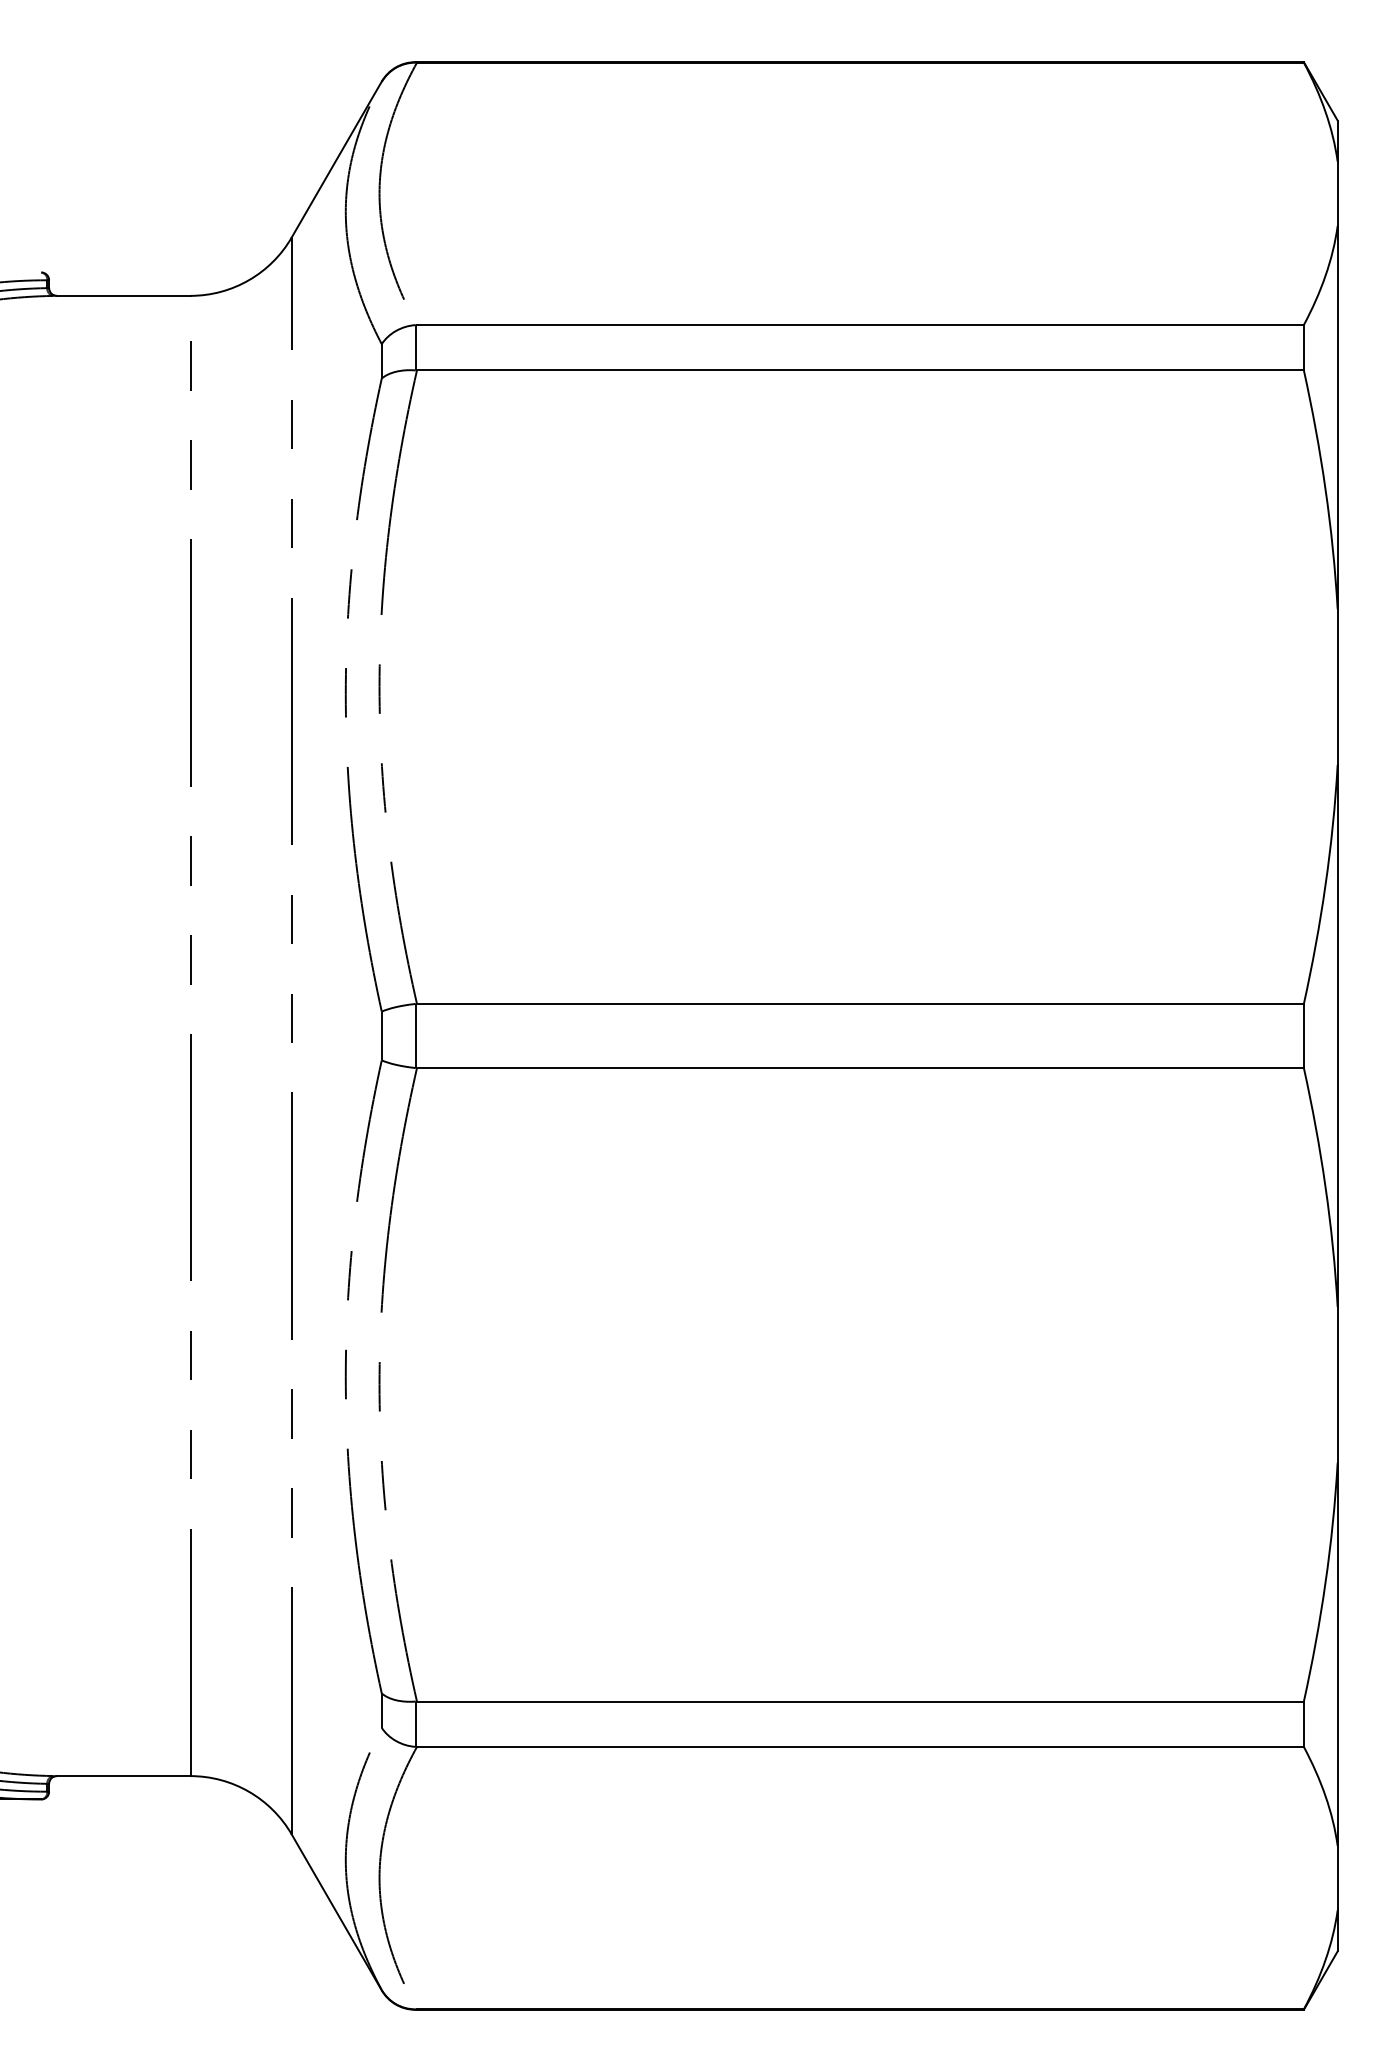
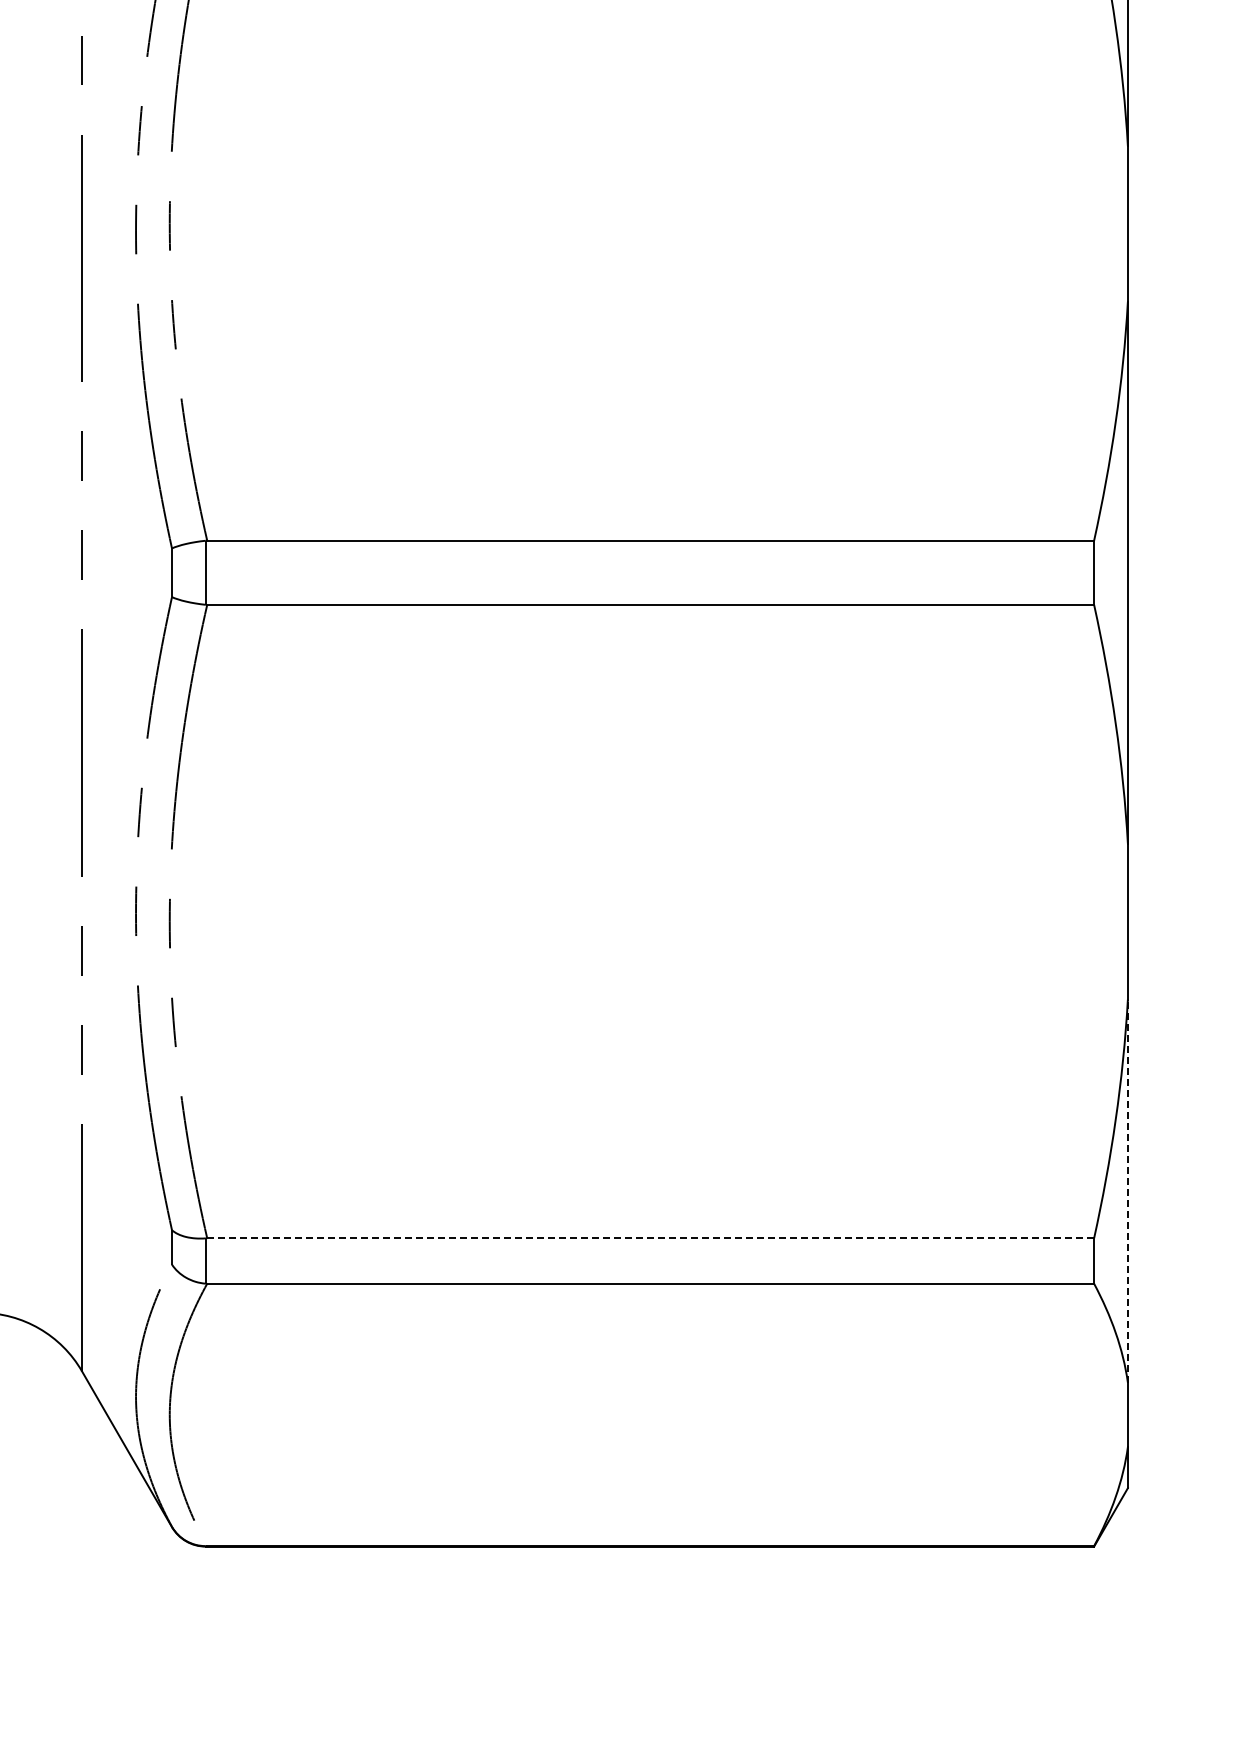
line: (1337, 1654) -> (1127, 1191), solid -> dashed
line: (860, 1701) -> (650, 1238), solid -> dashed

